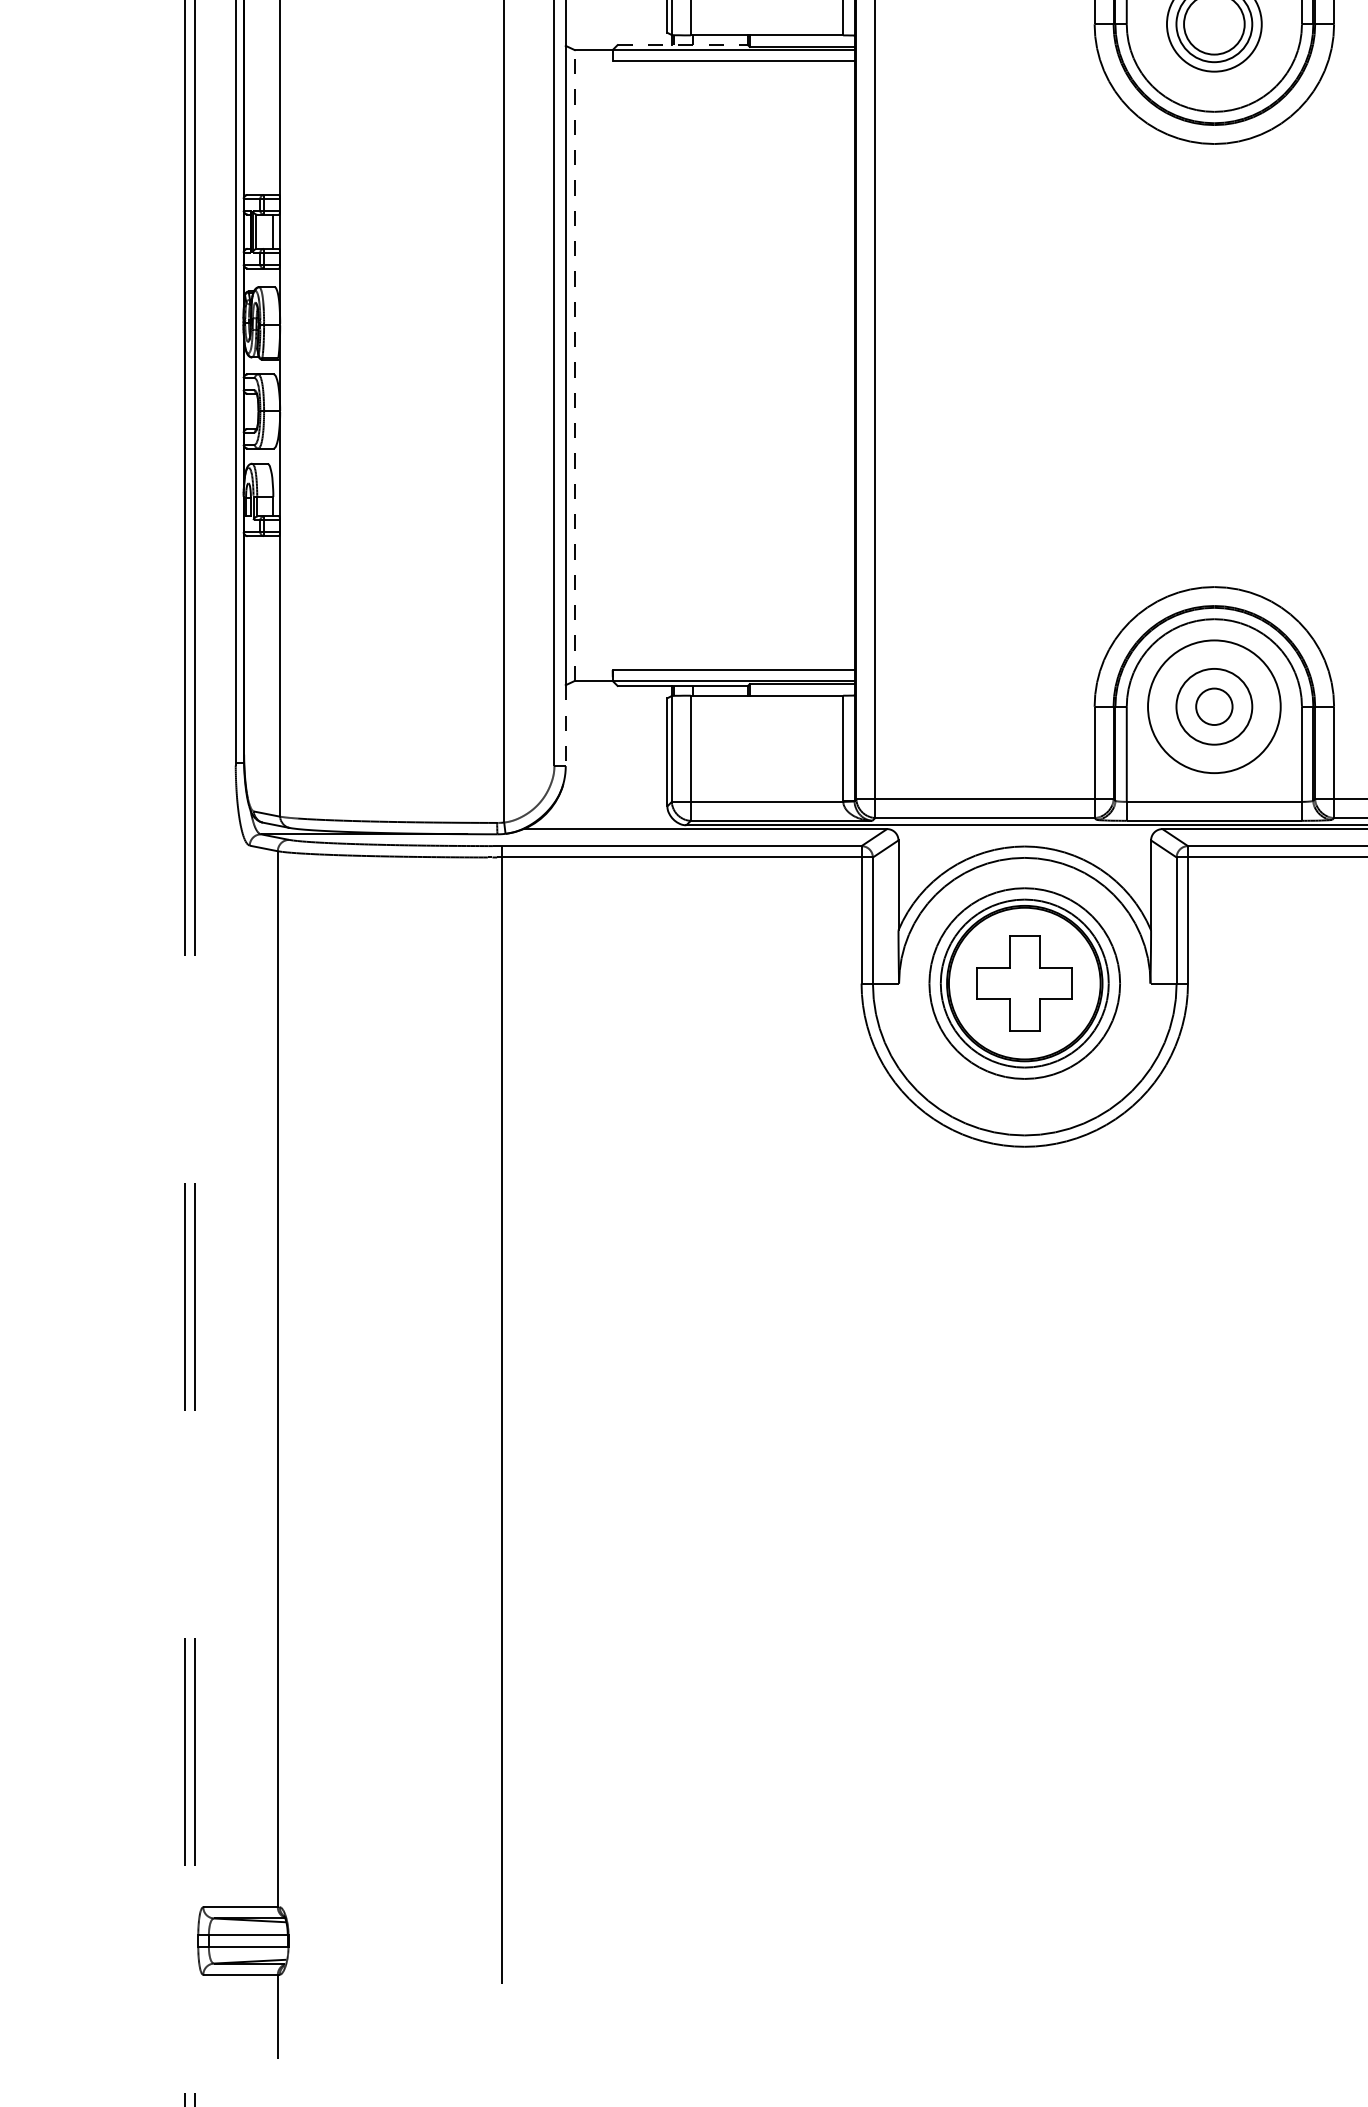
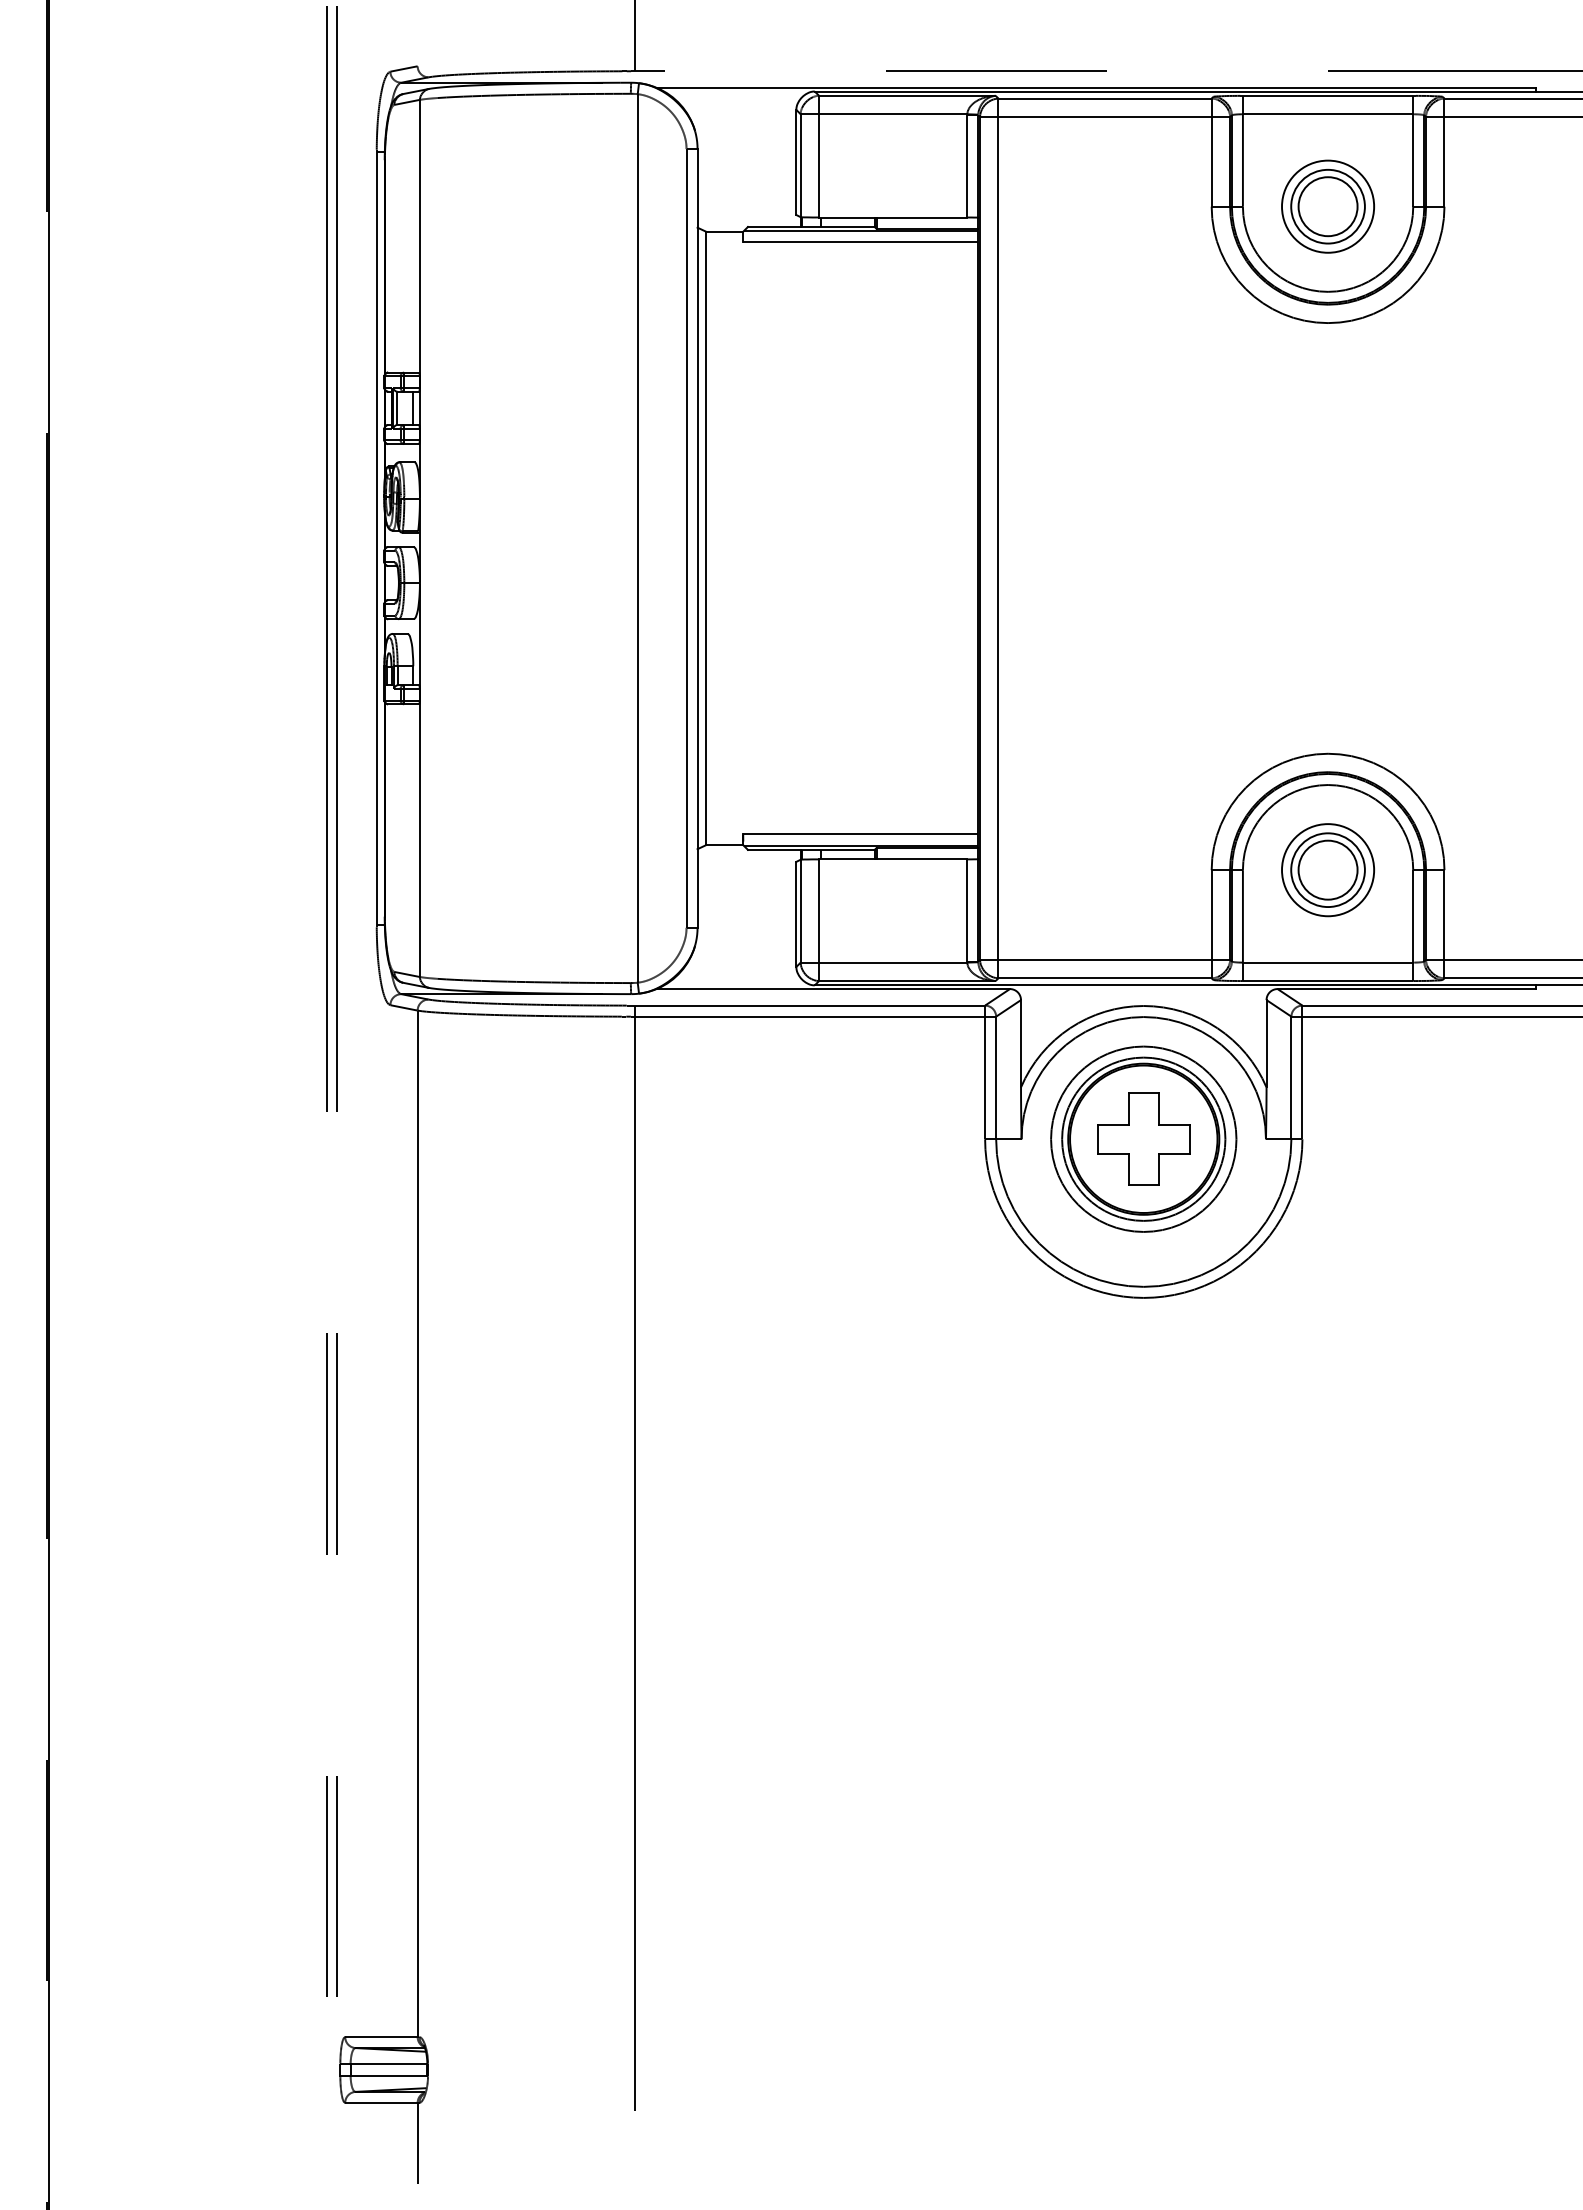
line: (682, 44) -> (811, 226), dashed -> solid
line: (574, 365) -> (706, 538), dashed -> solid
circle: (1213, 706) -> (1327, 869), size x1.67
circle: (1214, 707) -> (1328, 870), size x0.71
line: (565, 725) -> (697, 888), dashed -> solid

